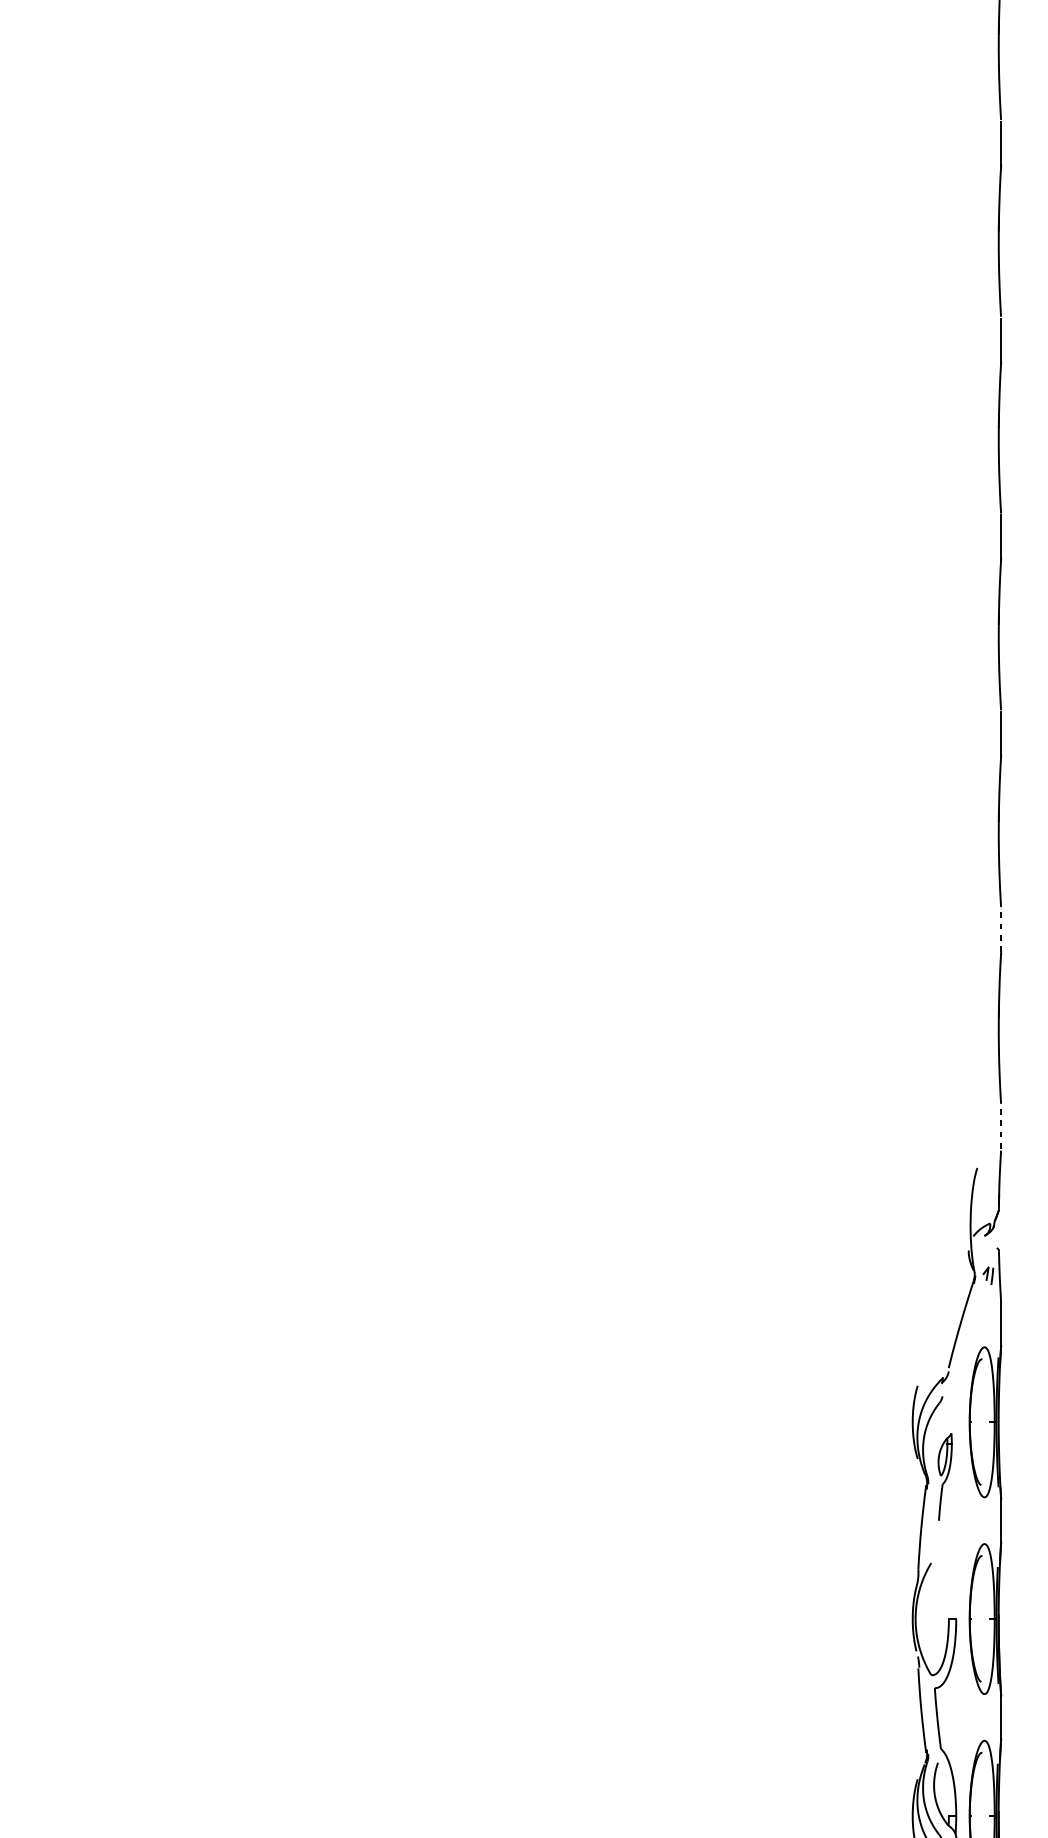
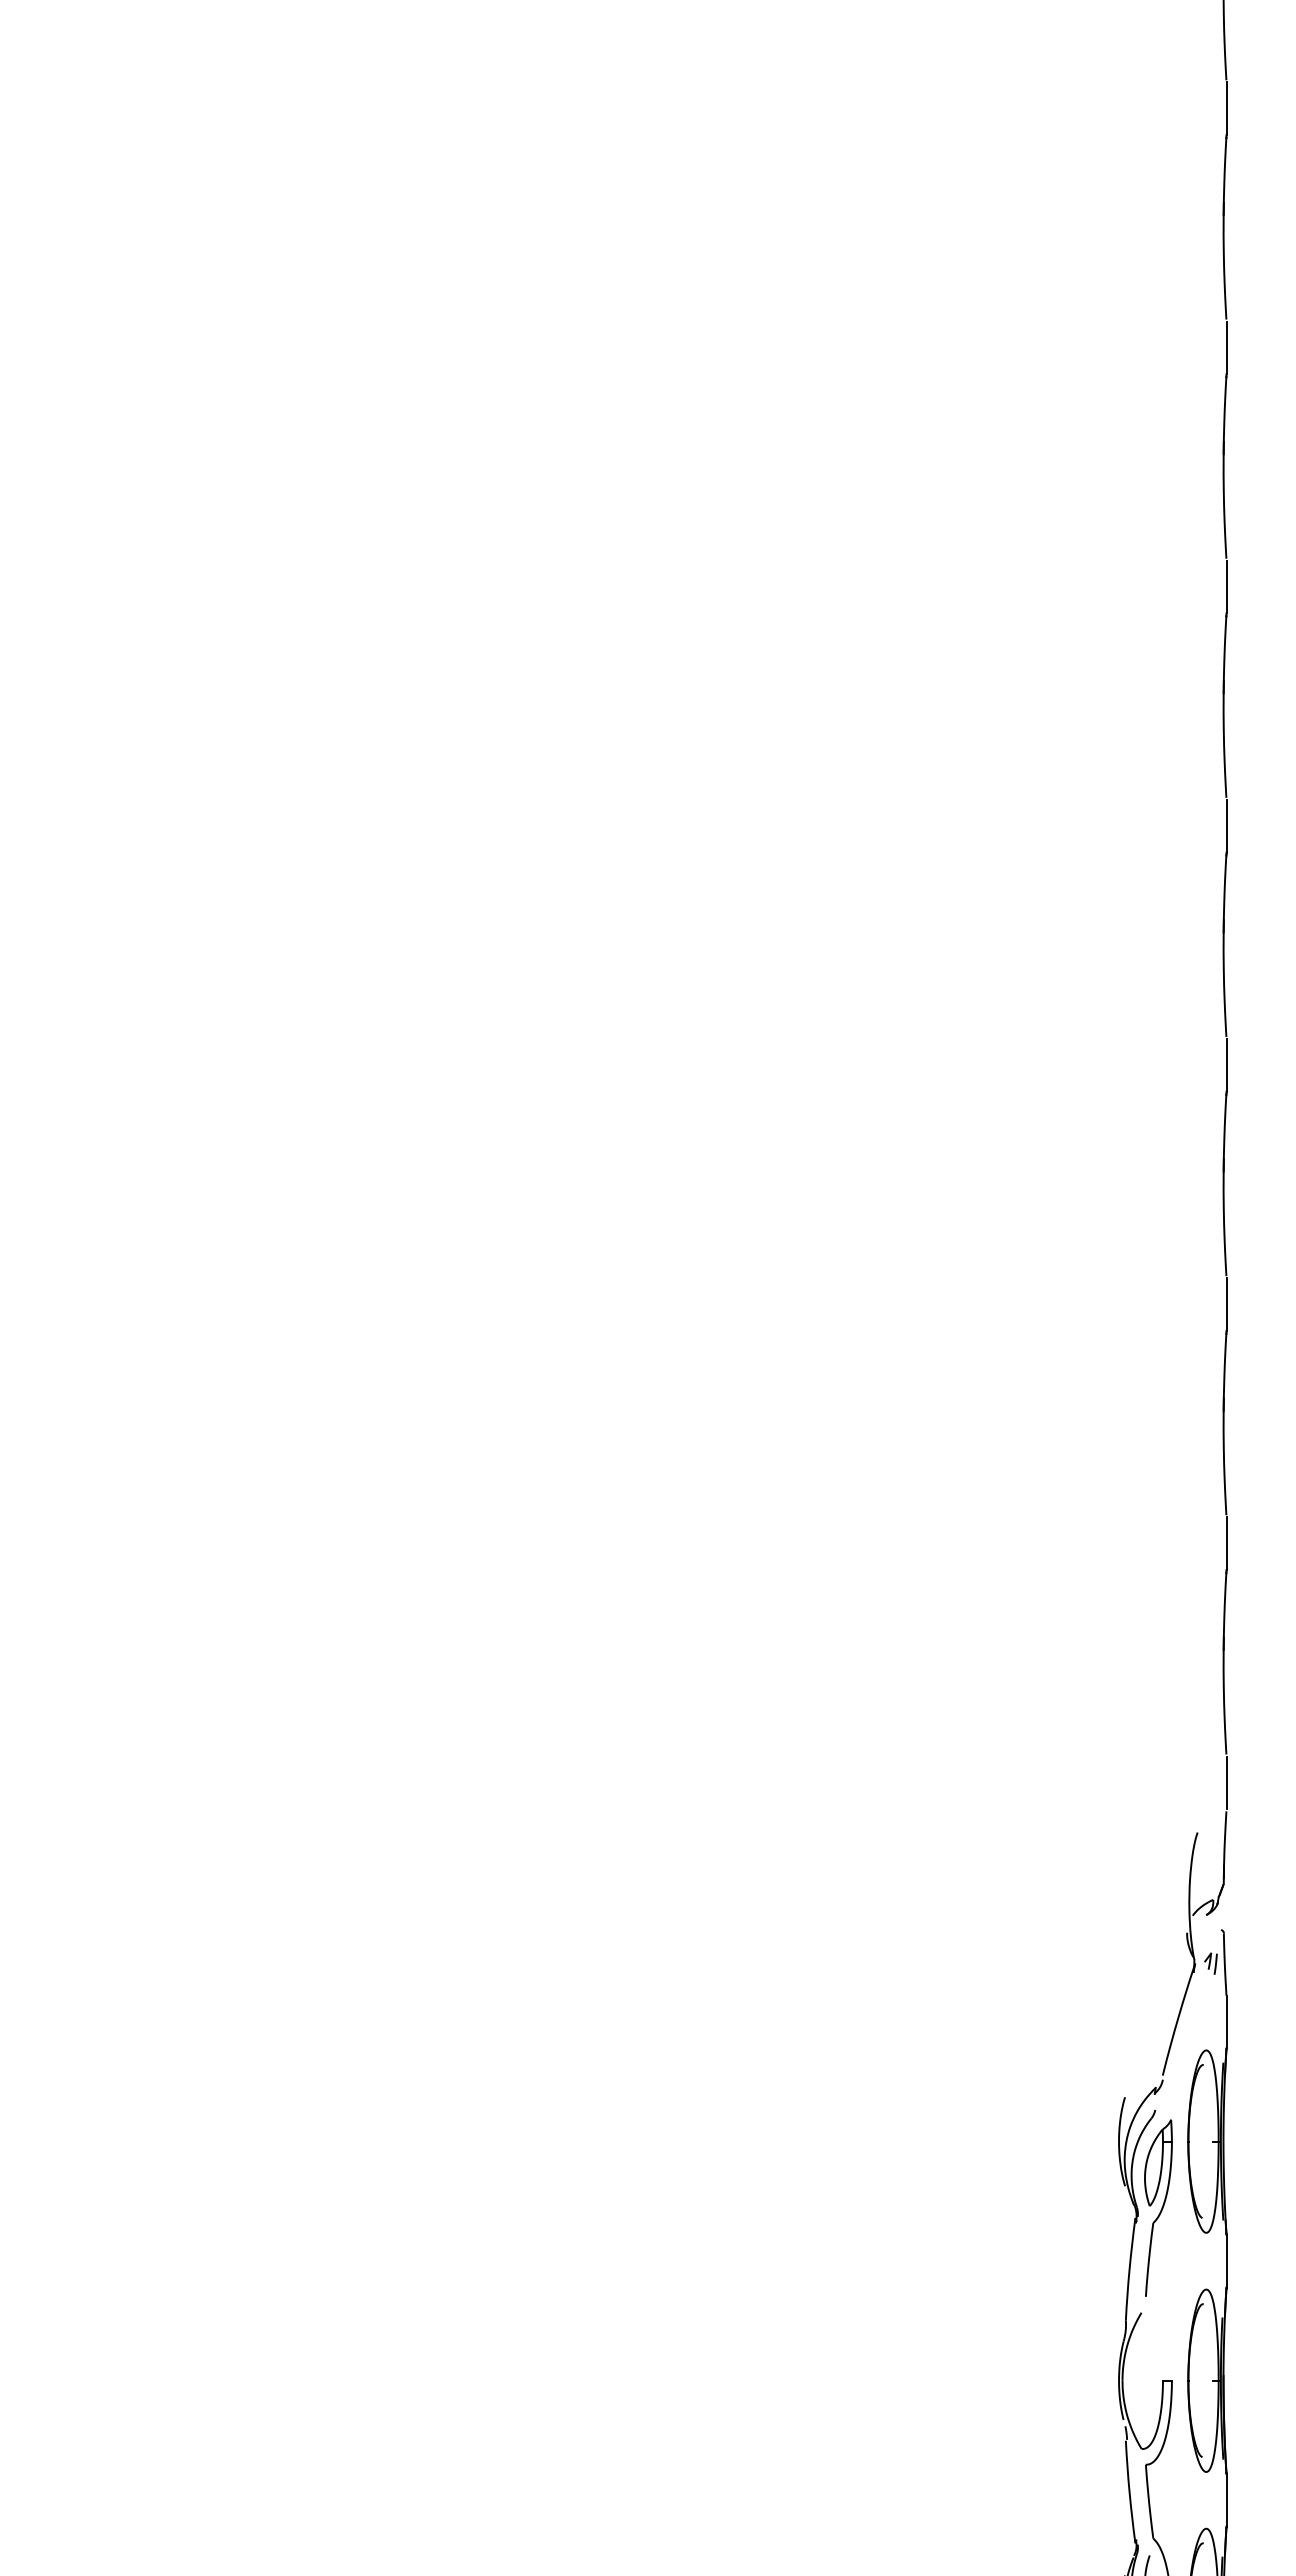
line: (1001, 930) -> (1226, 1543), dashed -> solid
line: (1001, 1126) -> (1226, 1782), dashed -> solid
part: (945, 1476) -> (1158, 2207), size x1.67

